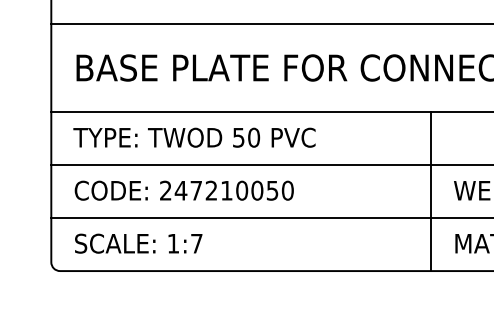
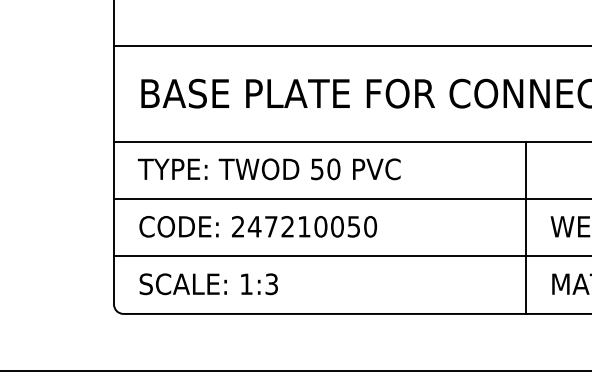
text: (196, 243) -> (271, 284), 1:7 -> 1:3

